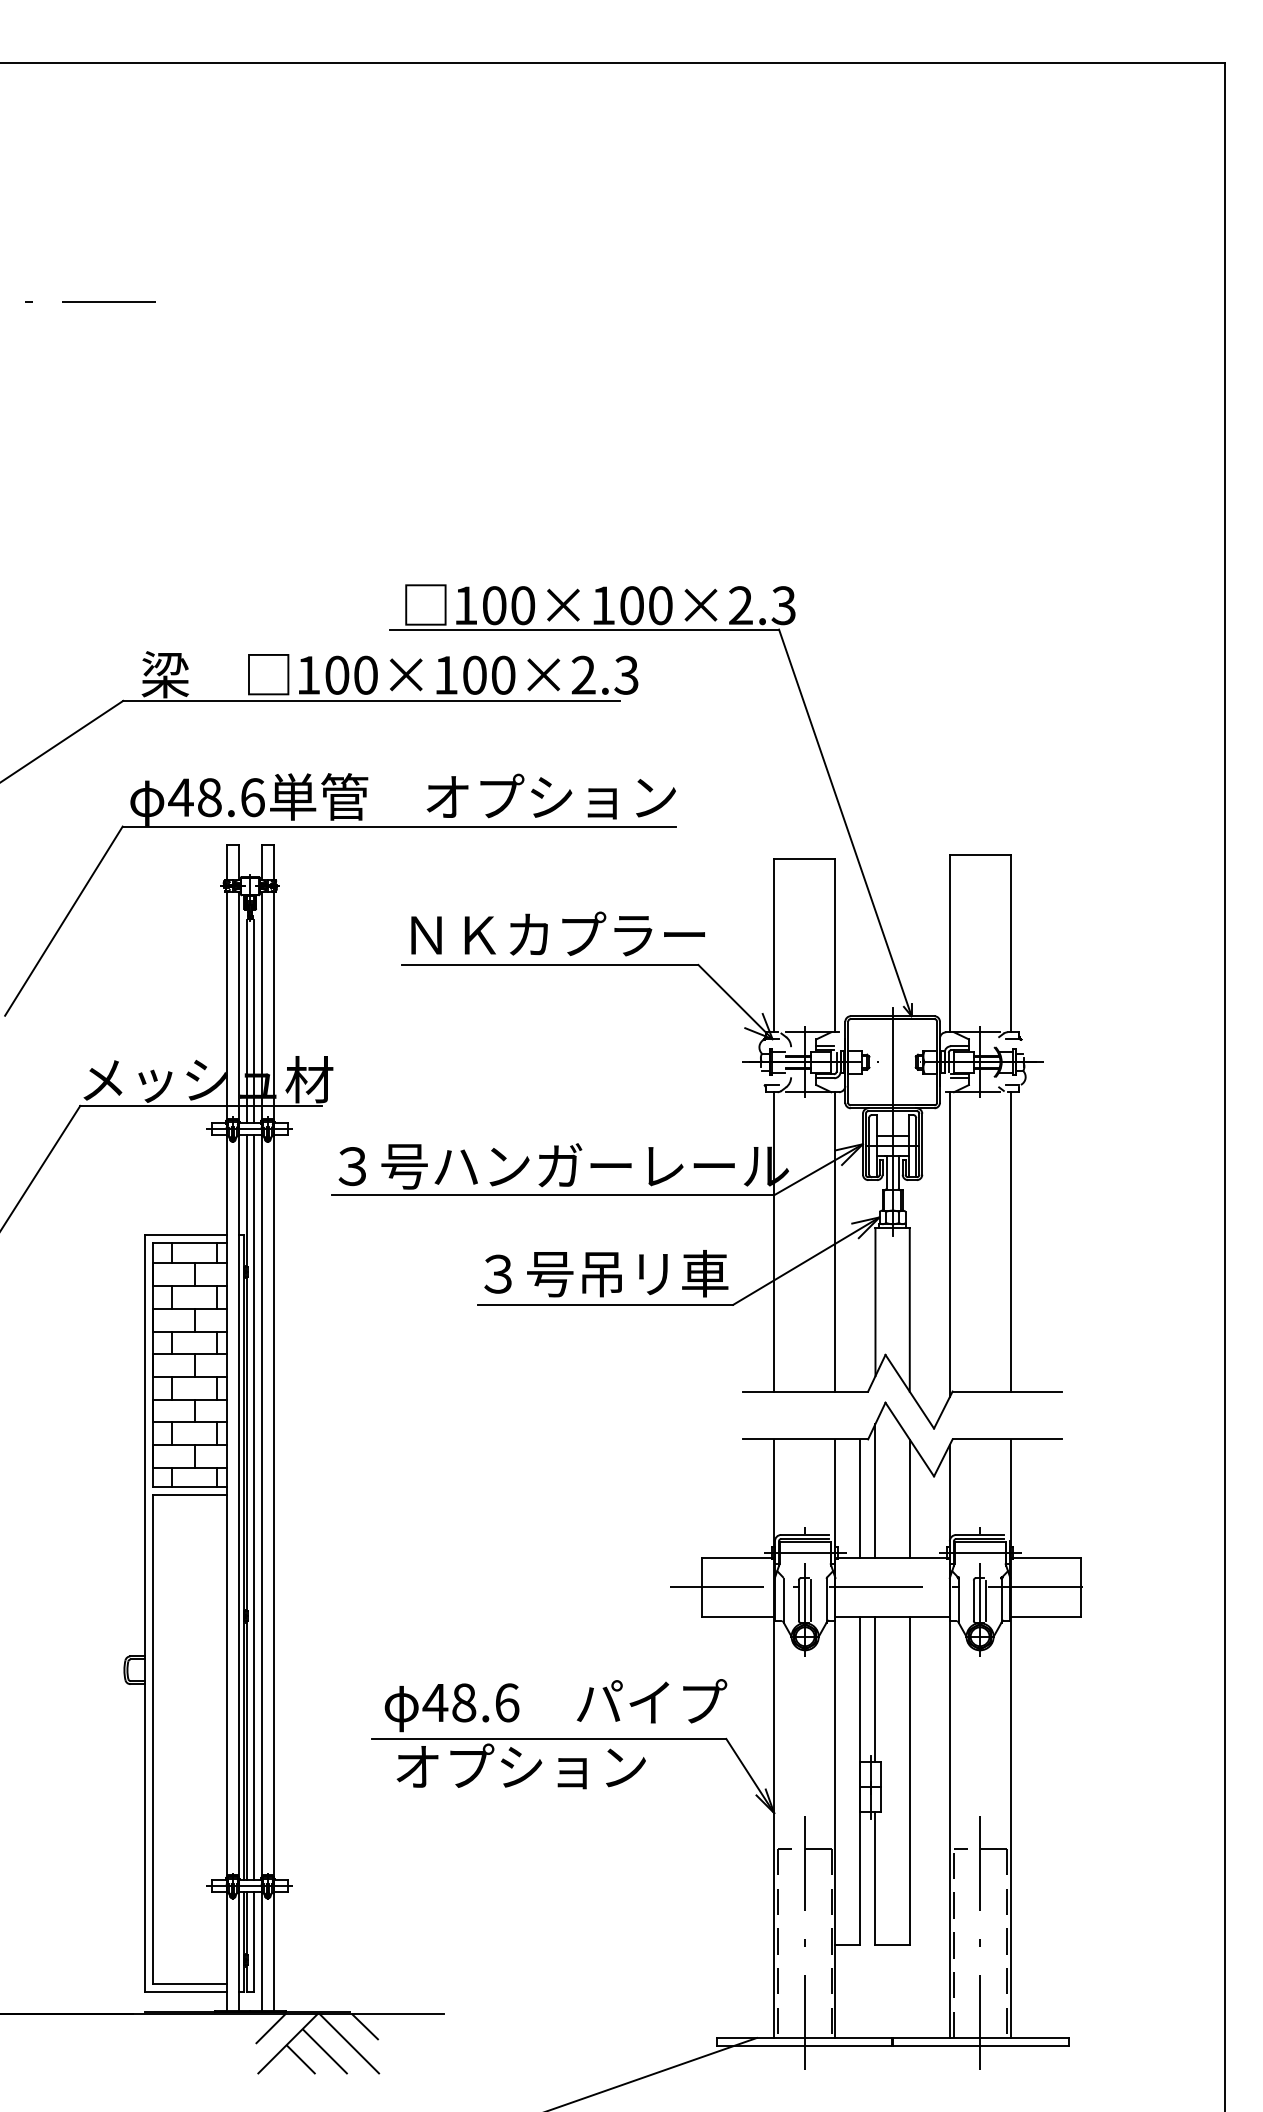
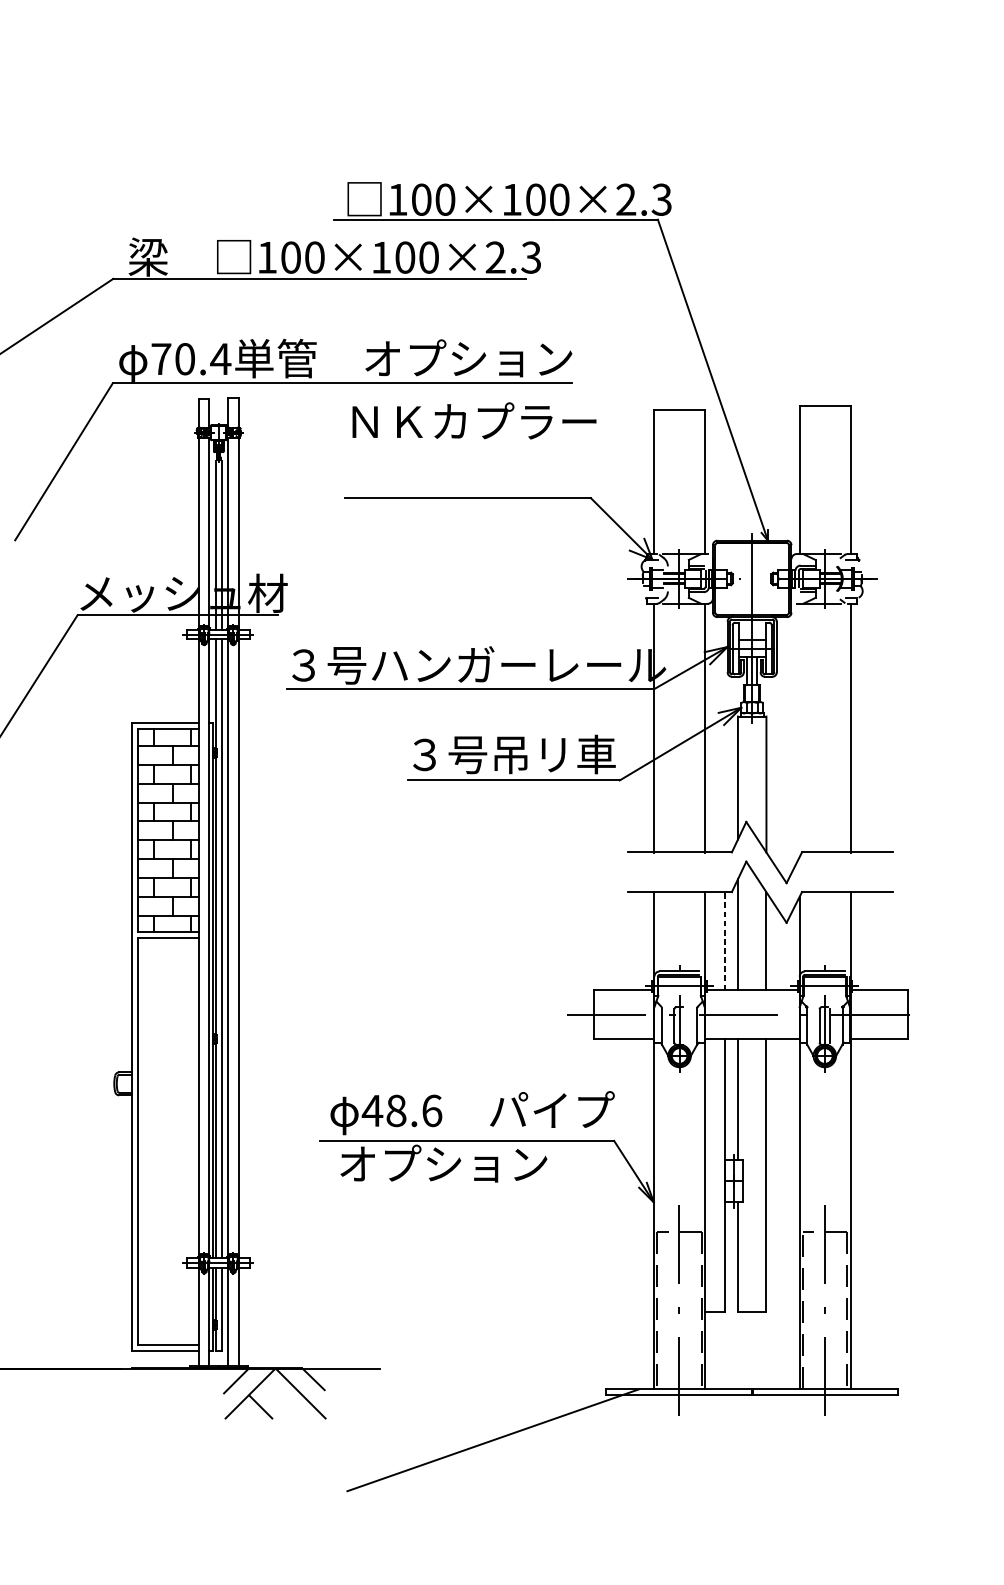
text: (216, 797) -> (190, 359), 48.6 -> 70.4
text: (557, 933) -> (473, 420), moved
line: (949, 1244) -> (799, 730), removed
line: (859, 1498) -> (724, 941), solid -> dashed
line: (811, 1600) -> (684, 1025), removed
line: (324, 2051) -> (280, 1400), removed

